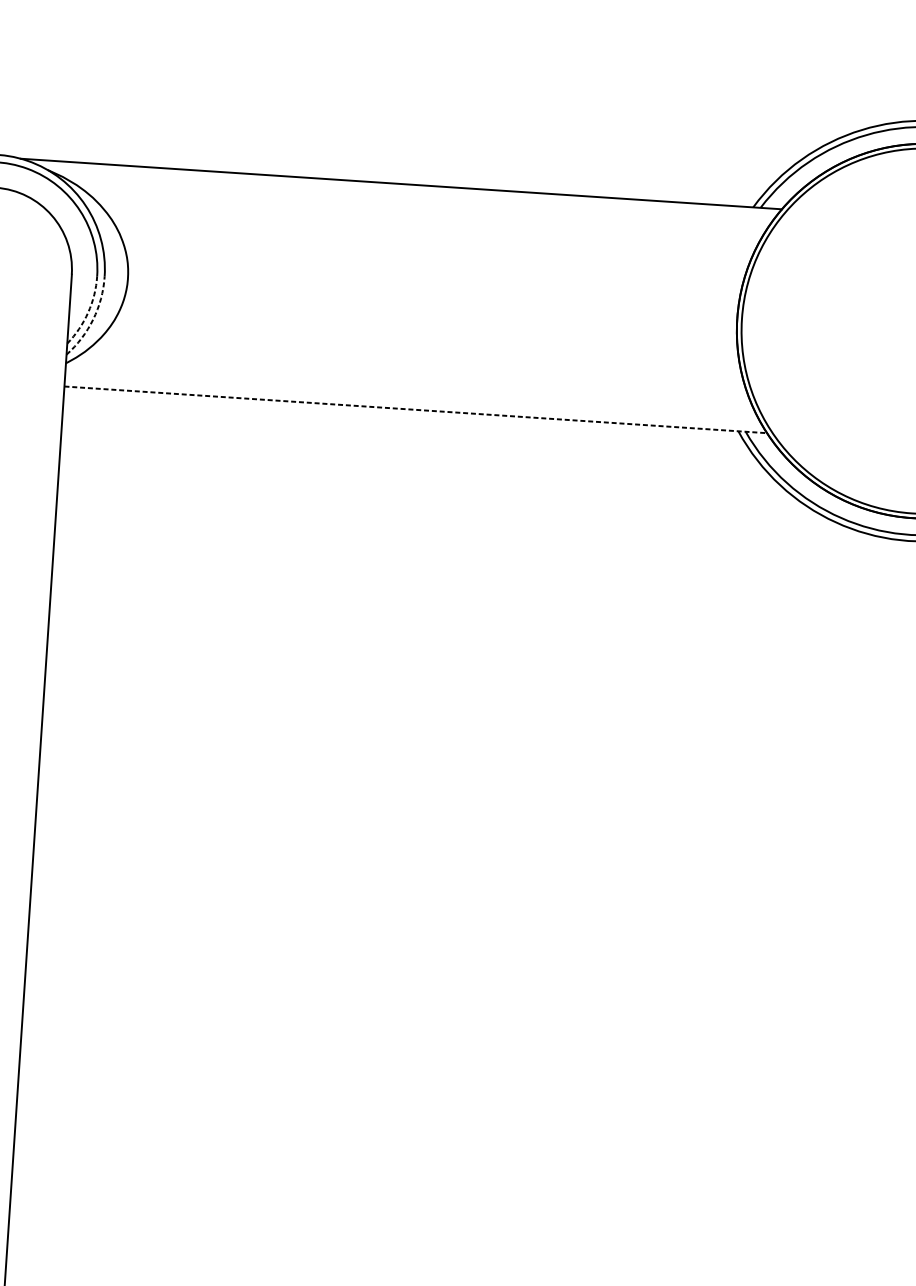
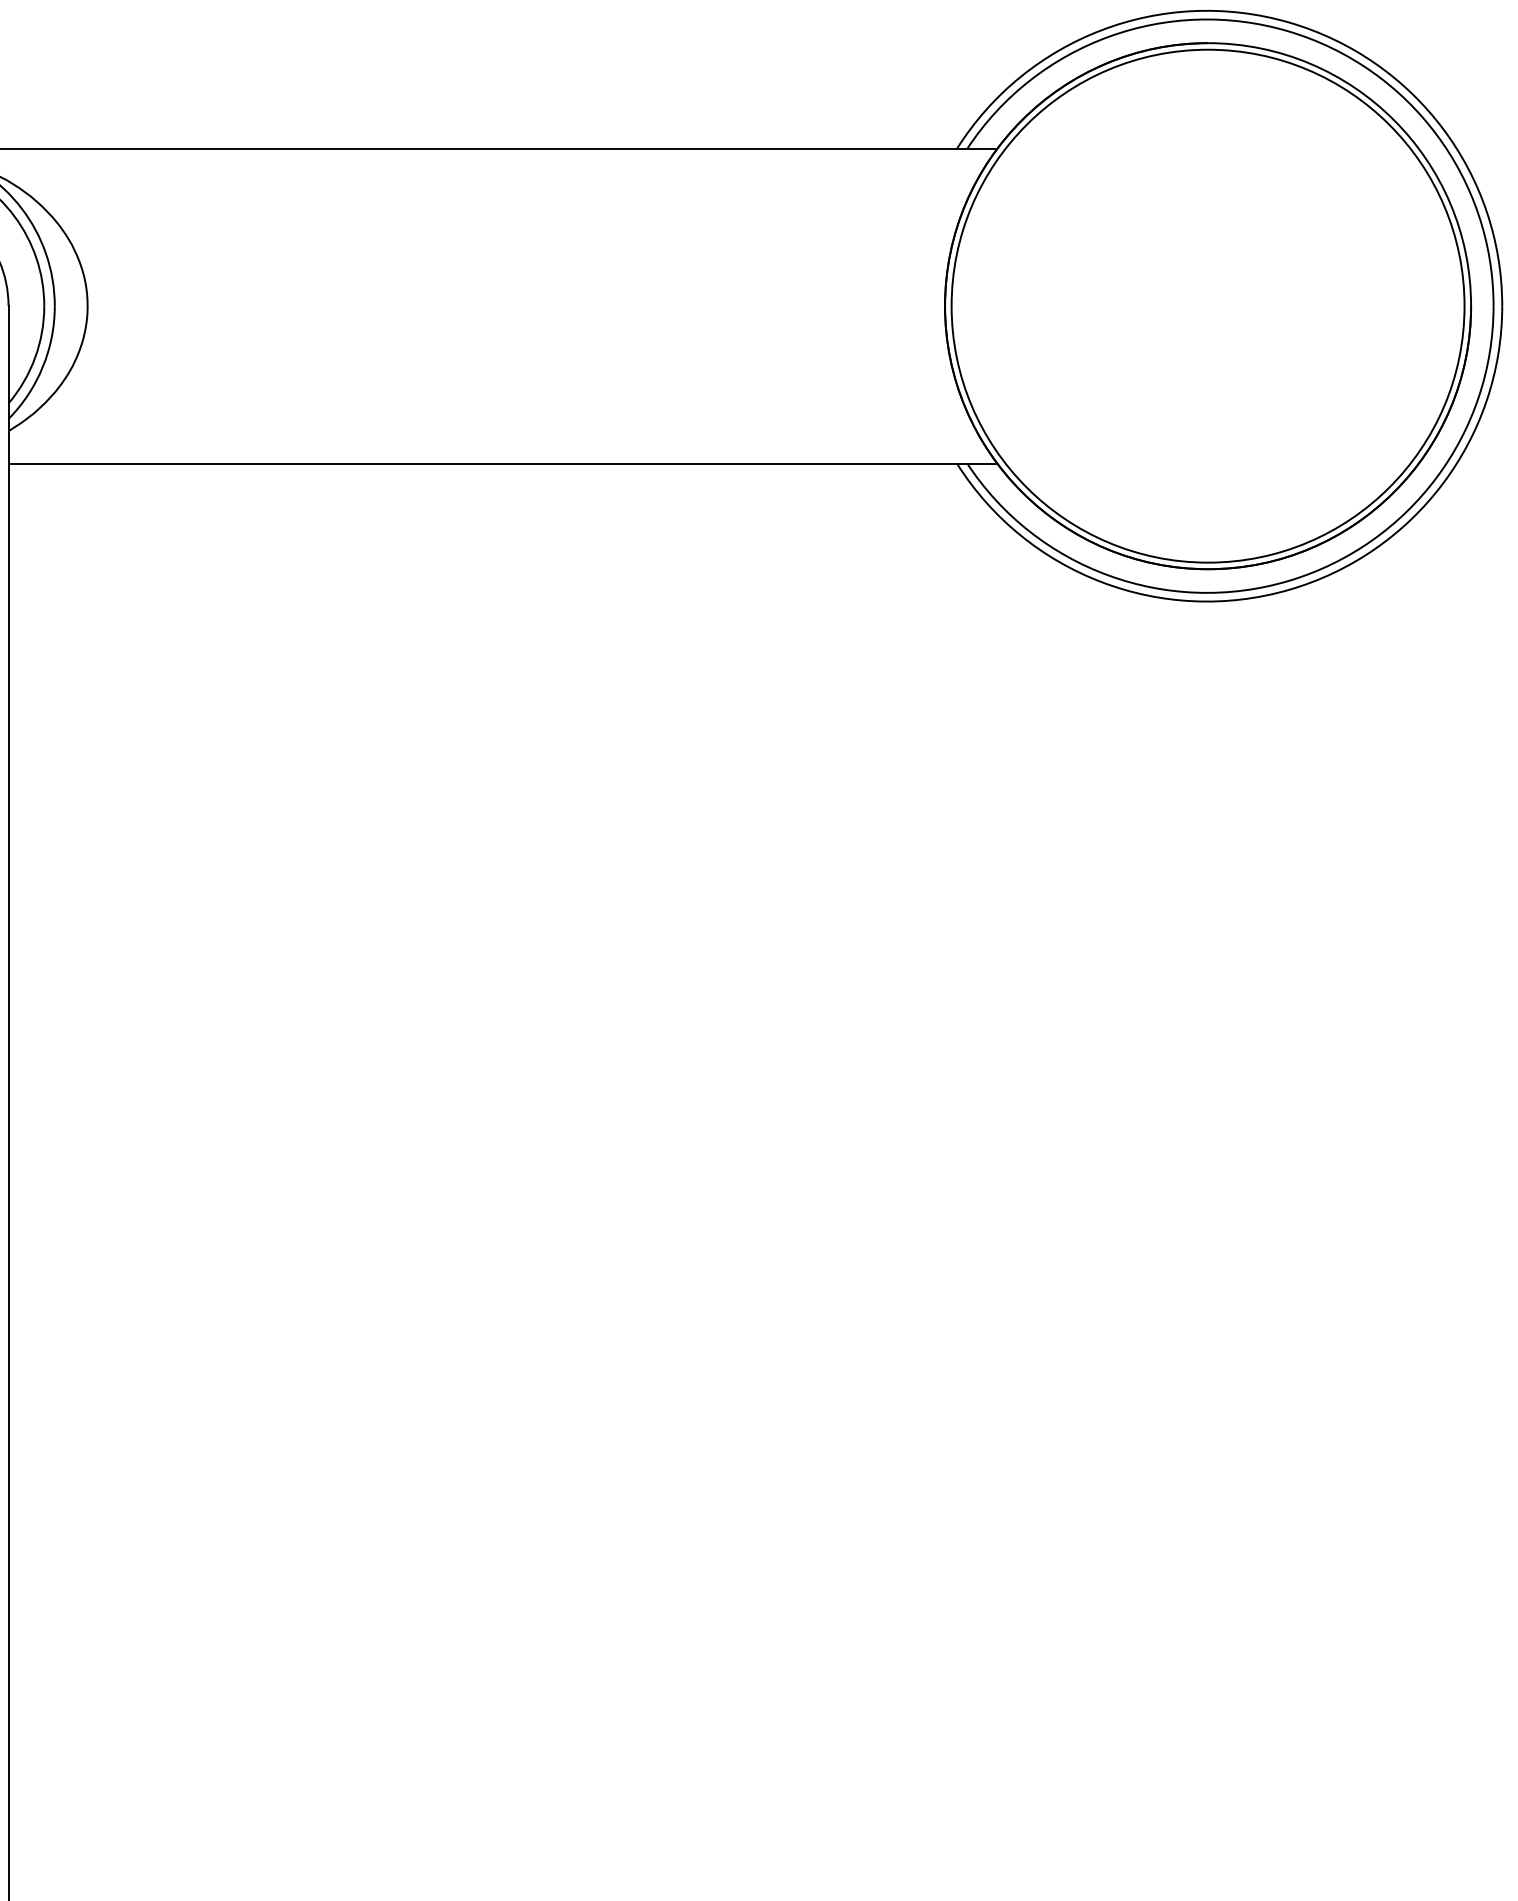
arc: (88, 312) -> (35, 357), dashed -> solid
arc: (93, 319) -> (42, 367), dashed -> solid
line: (416, 409) -> (503, 463), dashed -> solid

